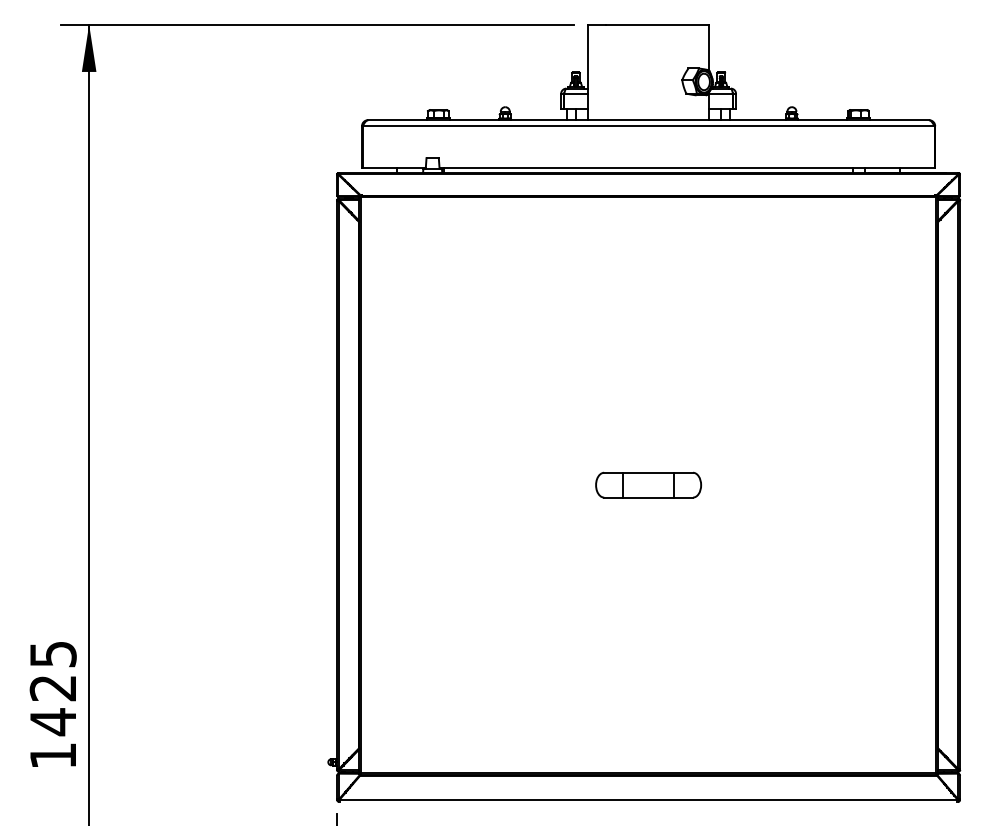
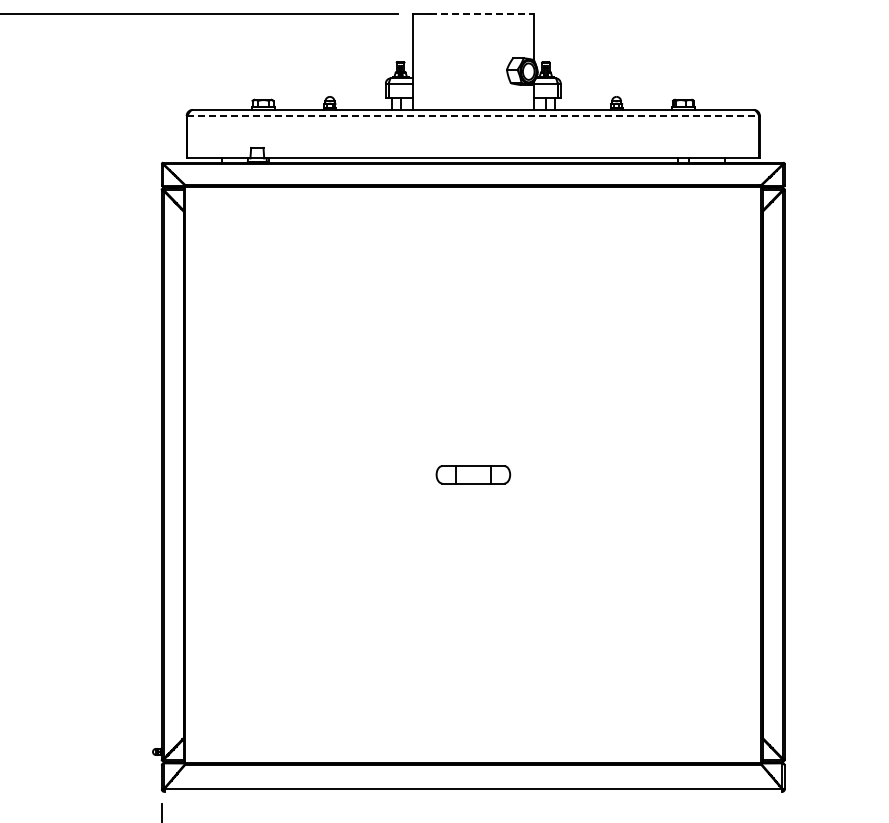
line: (657, 24) -> (482, 14), solid -> dashed
line: (649, 126) -> (474, 116), solid -> dashed
part: (648, 484) -> (473, 474), size x0.7

